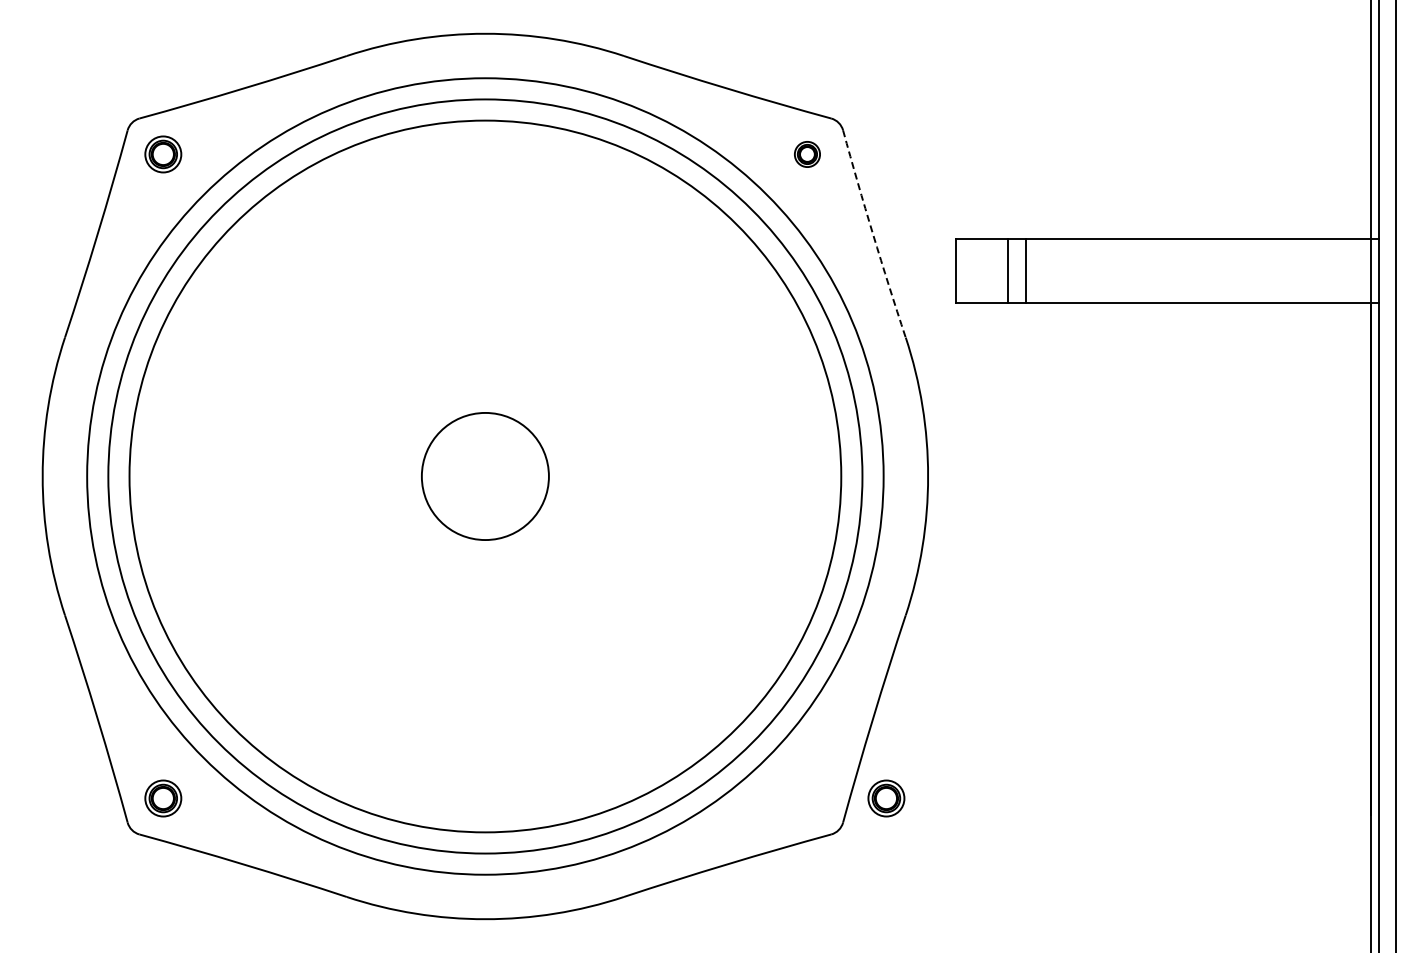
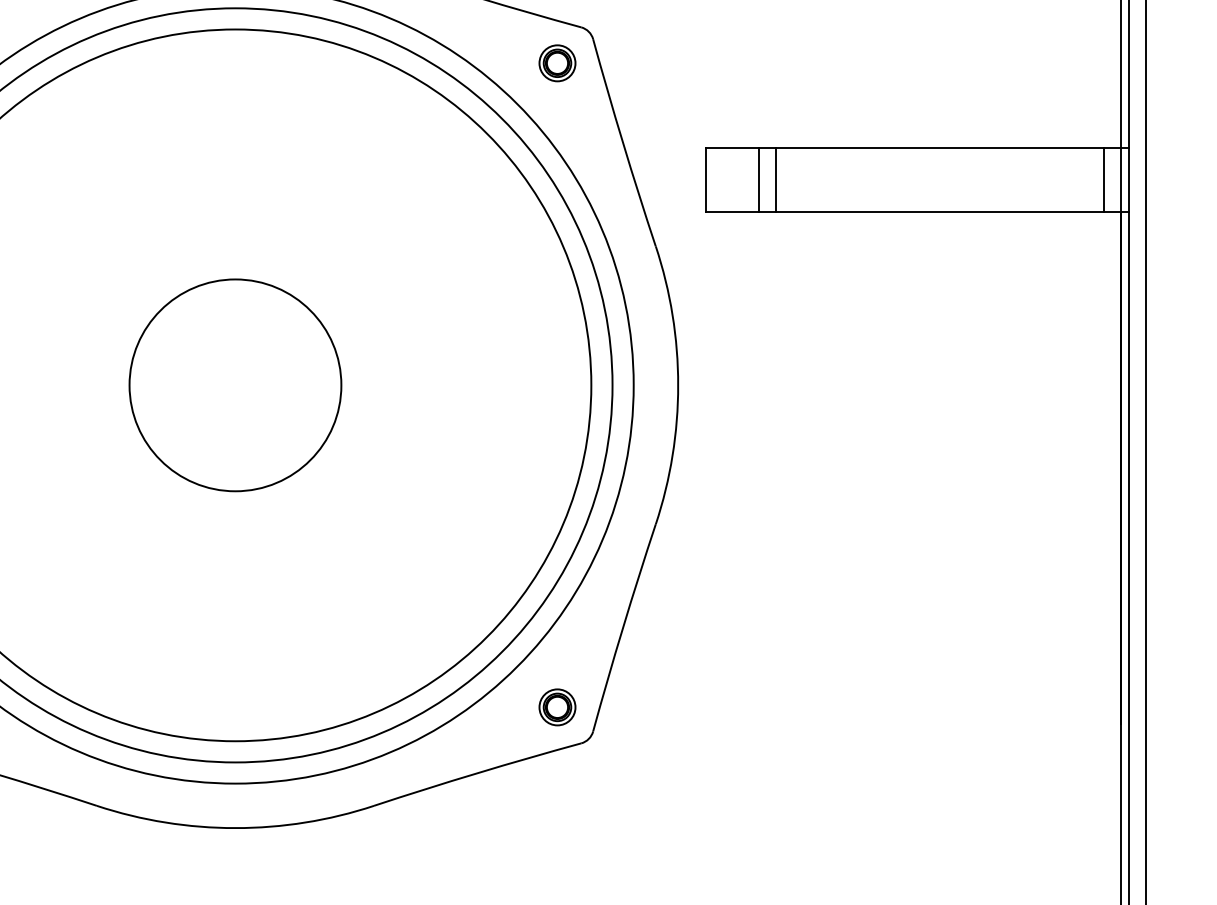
part: (807, 154) -> (557, 63), size x1.43
arc: (873, 234) -> (623, 143), dashed -> solid
line: (1354, 270) -> (1104, 179), added
circle: (485, 476) -> (235, 385), size x1.67
part: (886, 798) -> (557, 707), moved

